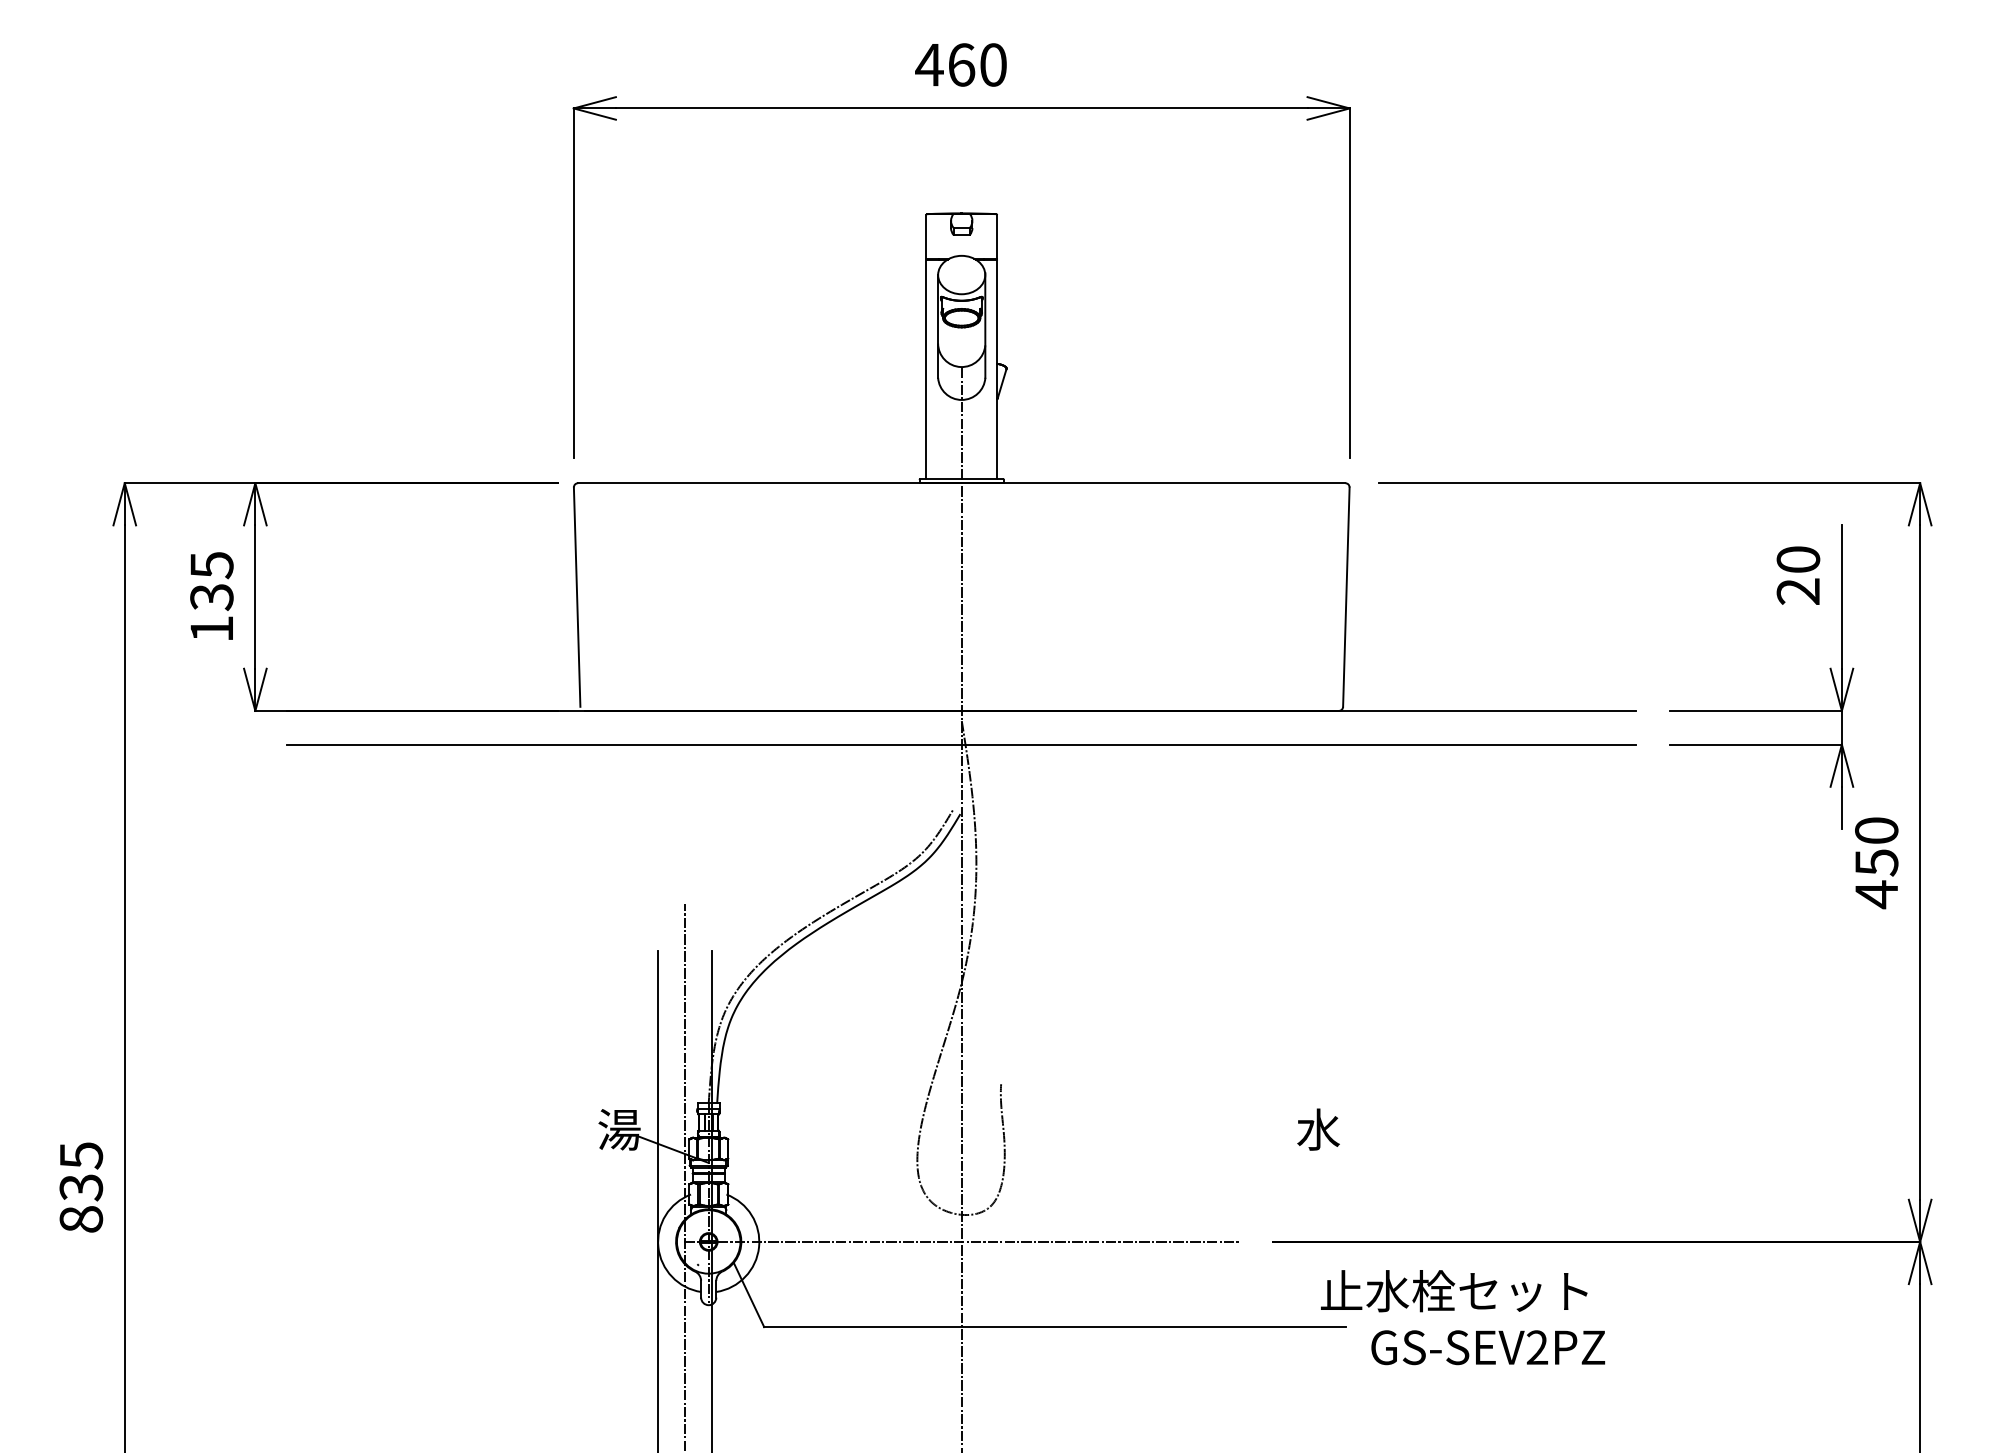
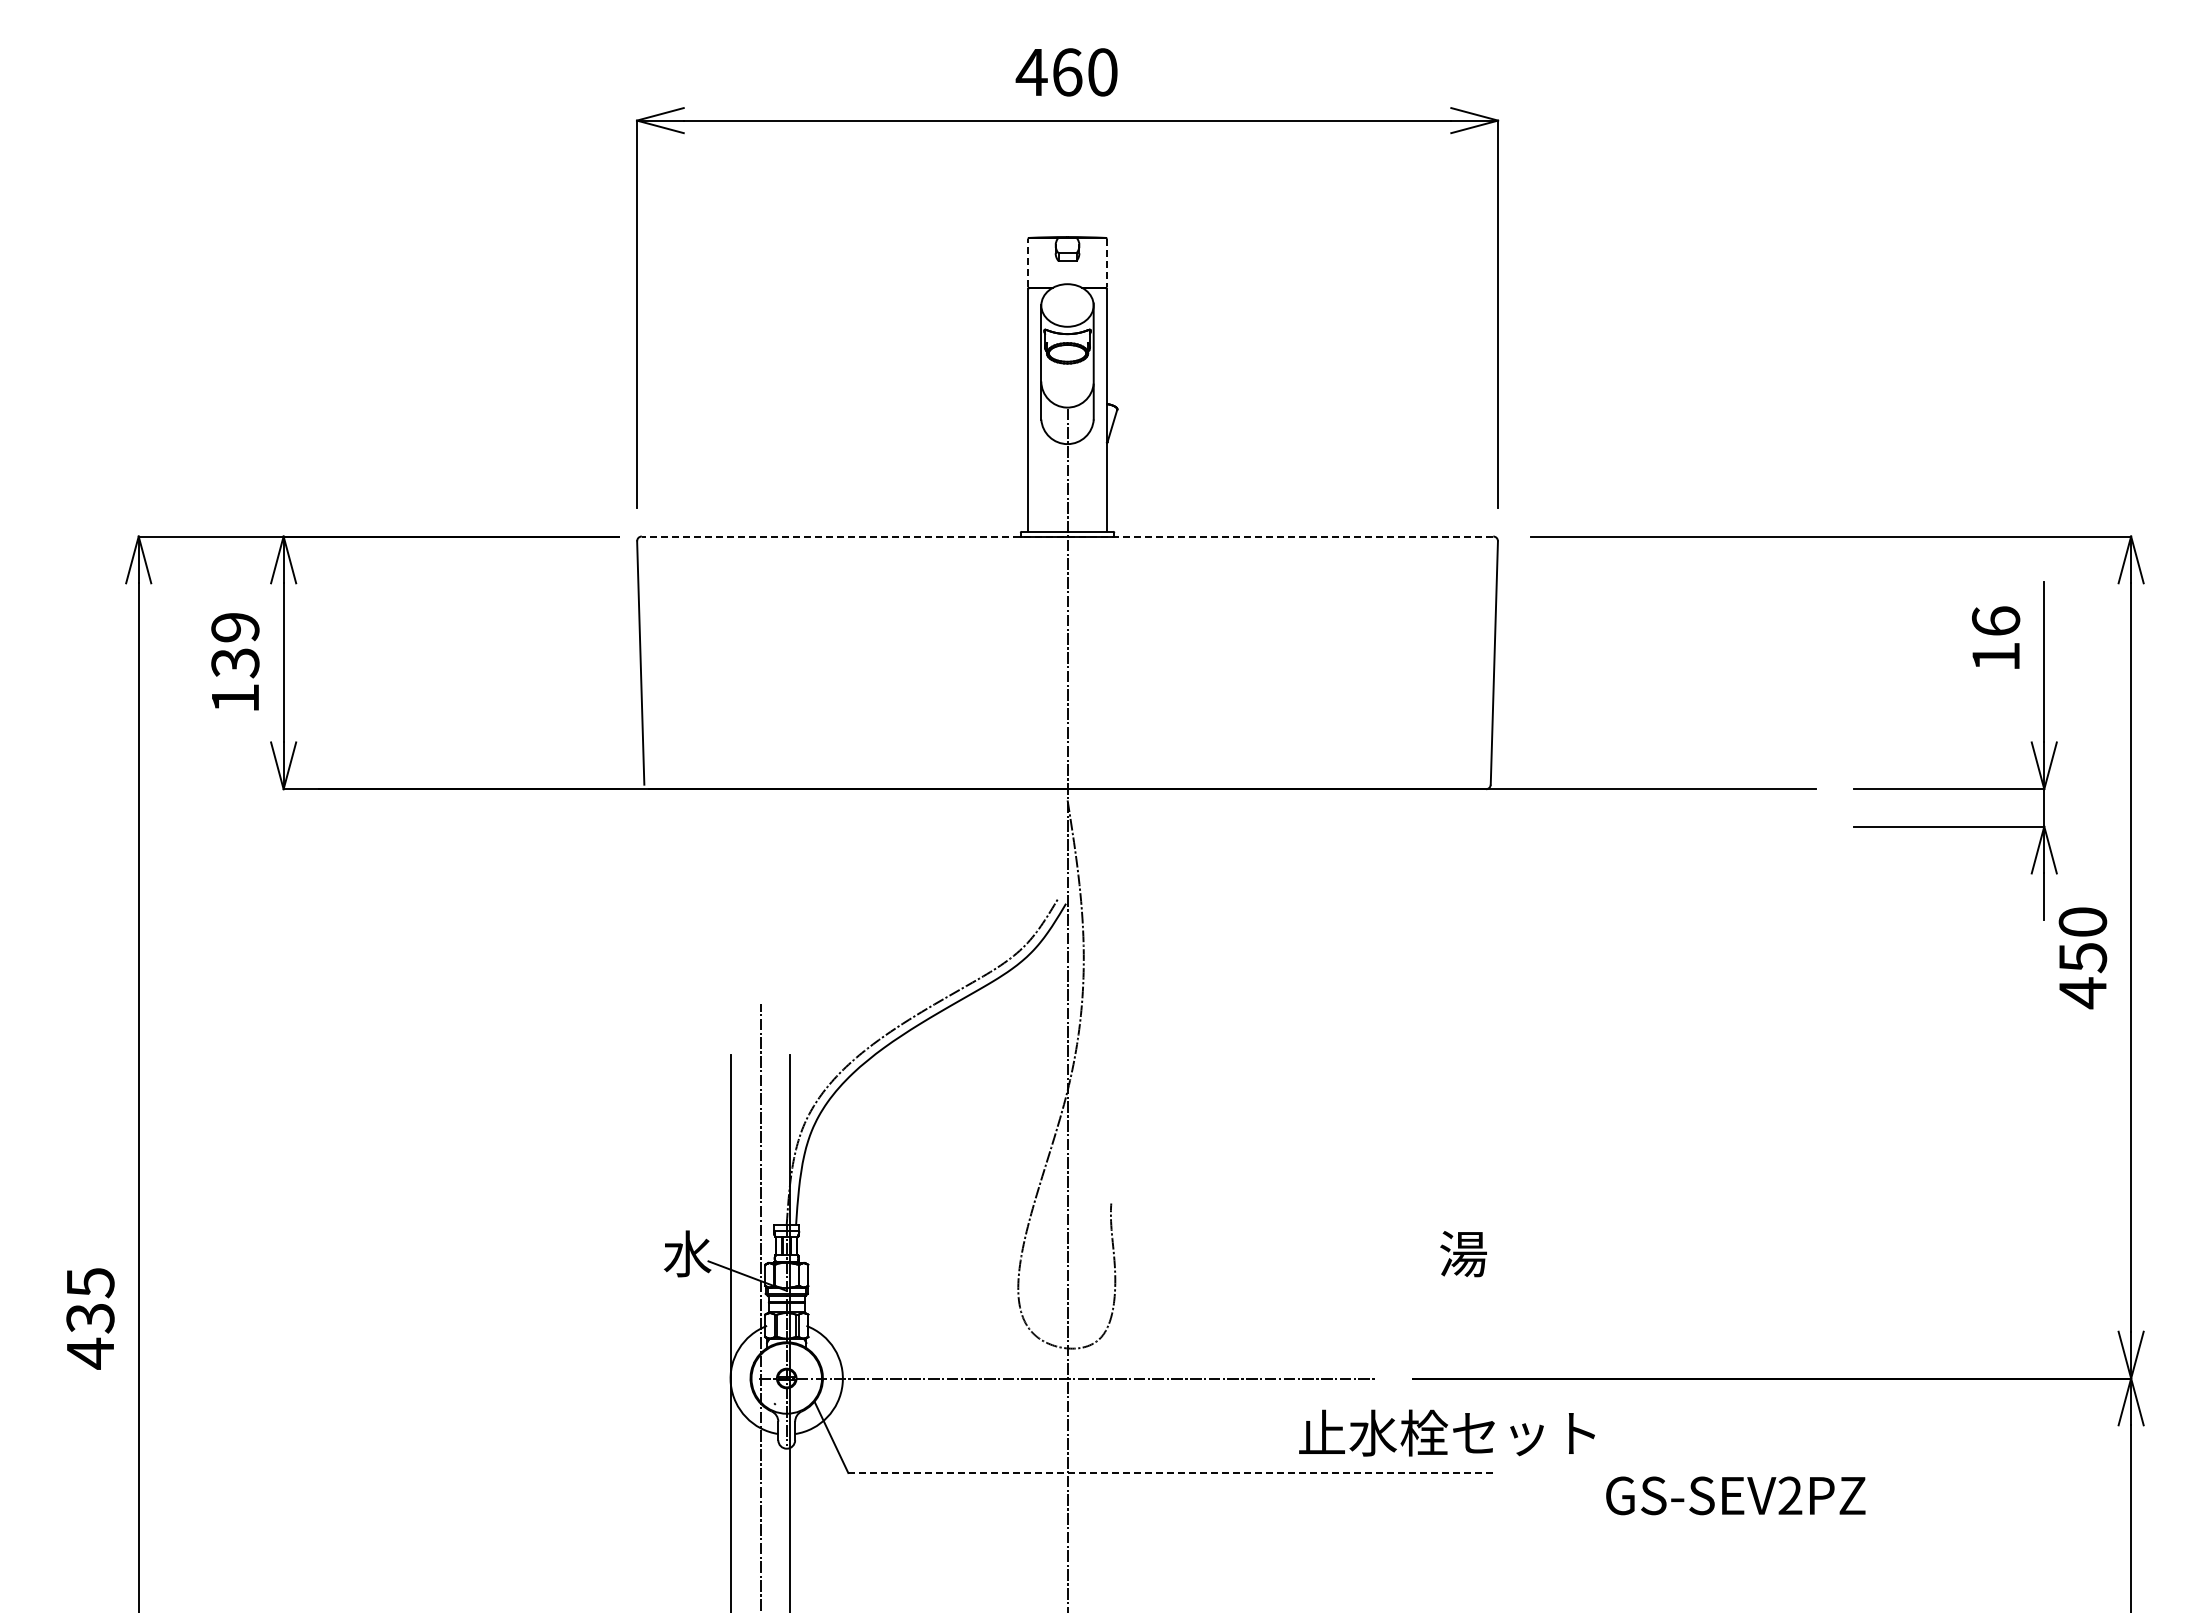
line: (926, 236) -> (1028, 262), solid -> dashed
line: (996, 237) -> (1106, 263), solid -> dashed
line: (961, 483) -> (1067, 536), solid -> dashed
text: (211, 566) -> (235, 628), 135 -> 139
text: (1798, 575) -> (1996, 638), 20 -> 16
line: (961, 744) -> (1067, 826), removed
text: (619, 1129) -> (687, 1253), 湯 -> 水
text: (1318, 1129) -> (1463, 1253), 水 -> 湯
text: (81, 1219) -> (90, 1353), 835 -> 435
text: (1453, 1290) -> (1446, 1432), moved
line: (1054, 1327) -> (1170, 1473), solid -> dashed
text: (1487, 1347) -> (1735, 1495), moved

